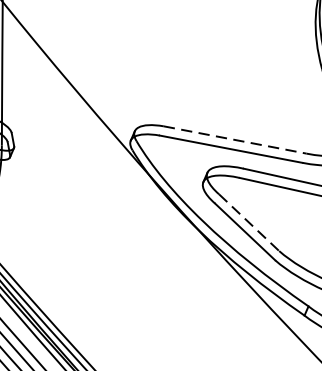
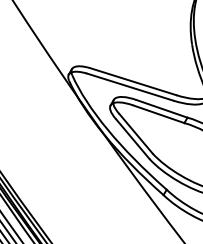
line: (235, 139) -> (133, 81), dashed -> solid
line: (249, 222) -> (136, 133), dashed -> solid

